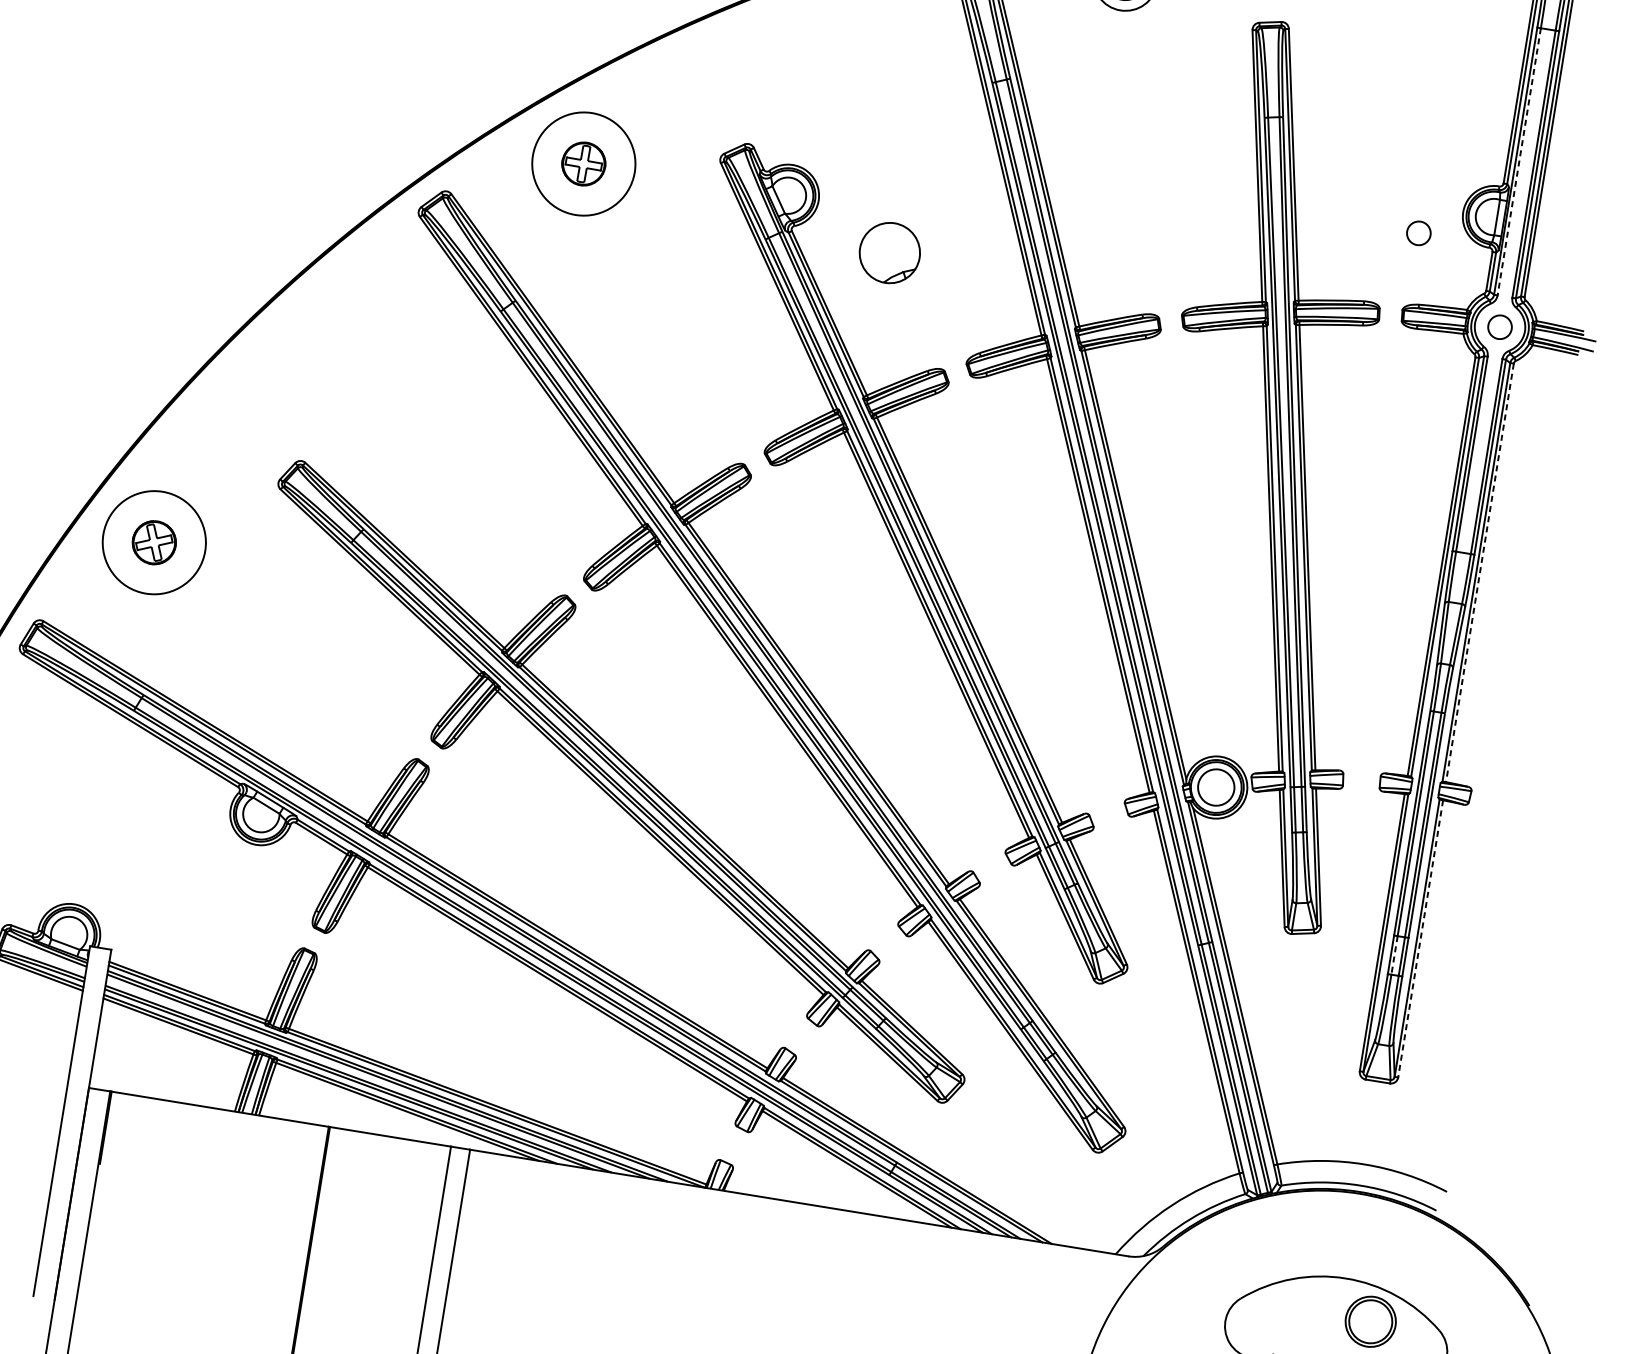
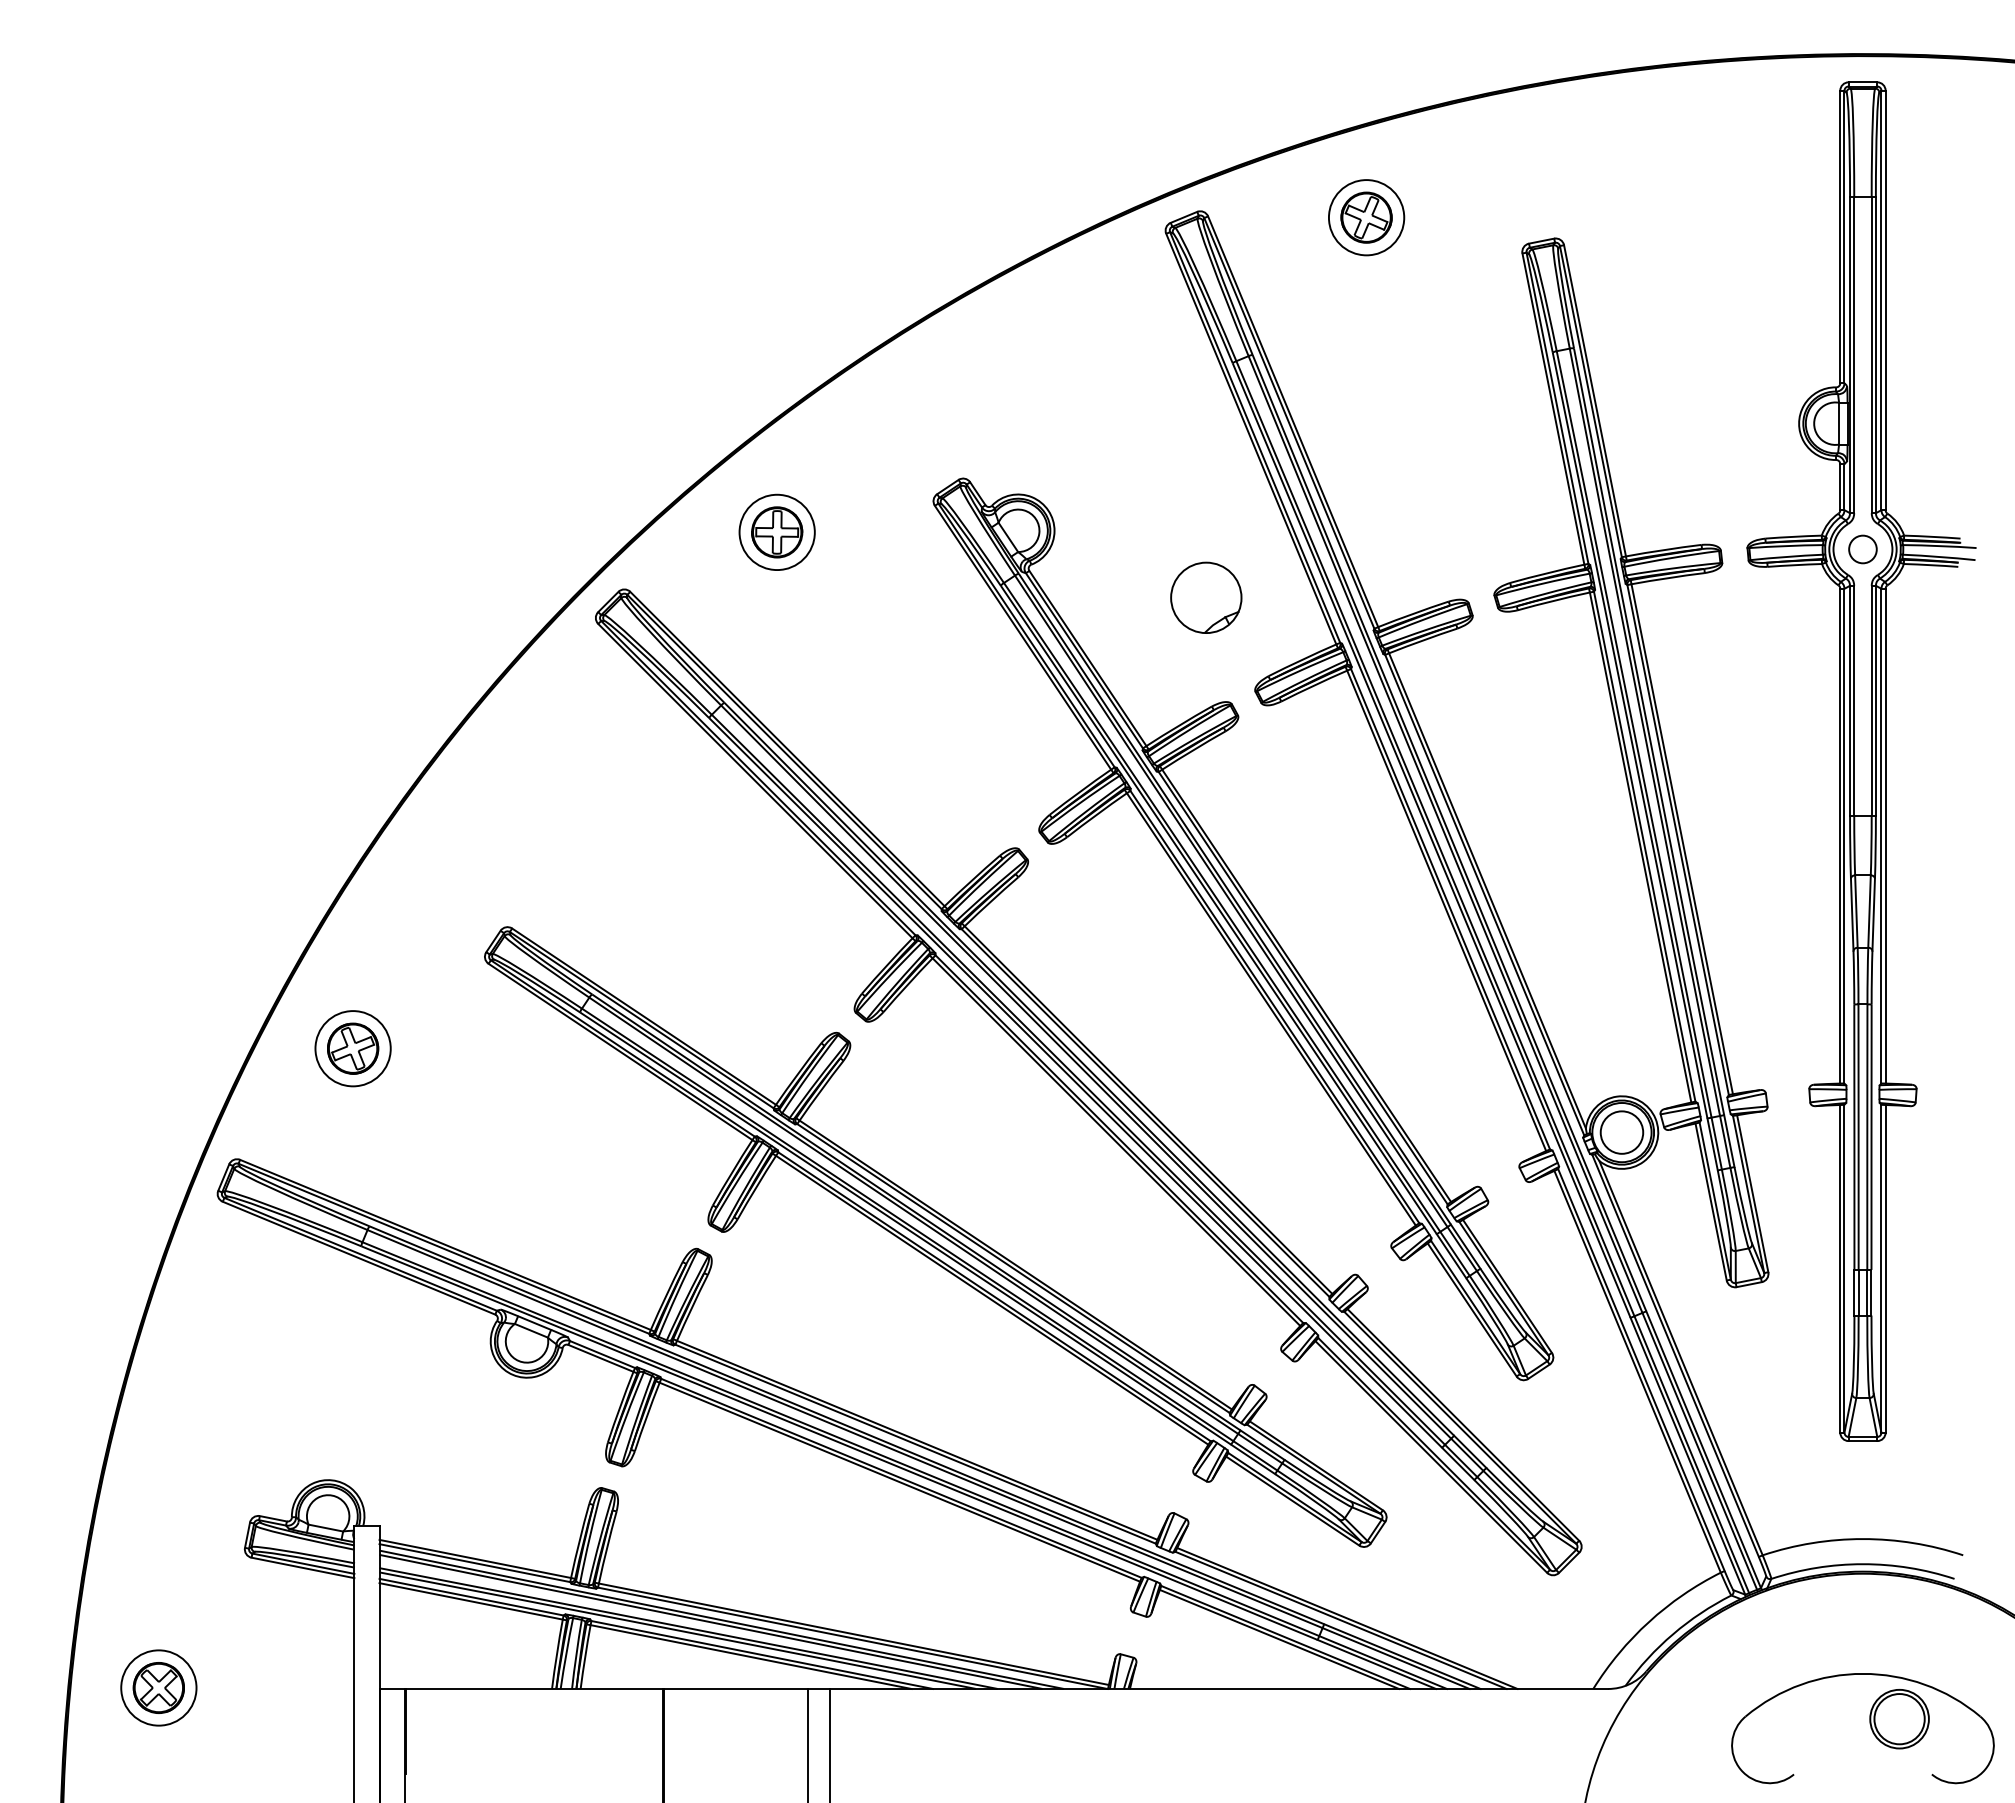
line: (1519, 161) -> (1854, 355), dashed -> solid
circle: (583, 164) -> (776, 532), size x0.62
circle: (1418, 233) -> (1751, 456), removed
part: (890, 252) -> (1206, 597), moved
circle: (153, 542) -> (352, 1048), size x0.62
line: (1479, 573) -> (1885, 836), dashed -> solid
line: (1420, 938) -> (1885, 1268), dashed -> solid
line: (1394, 955) -> (1858, 1292), dashed -> solid

